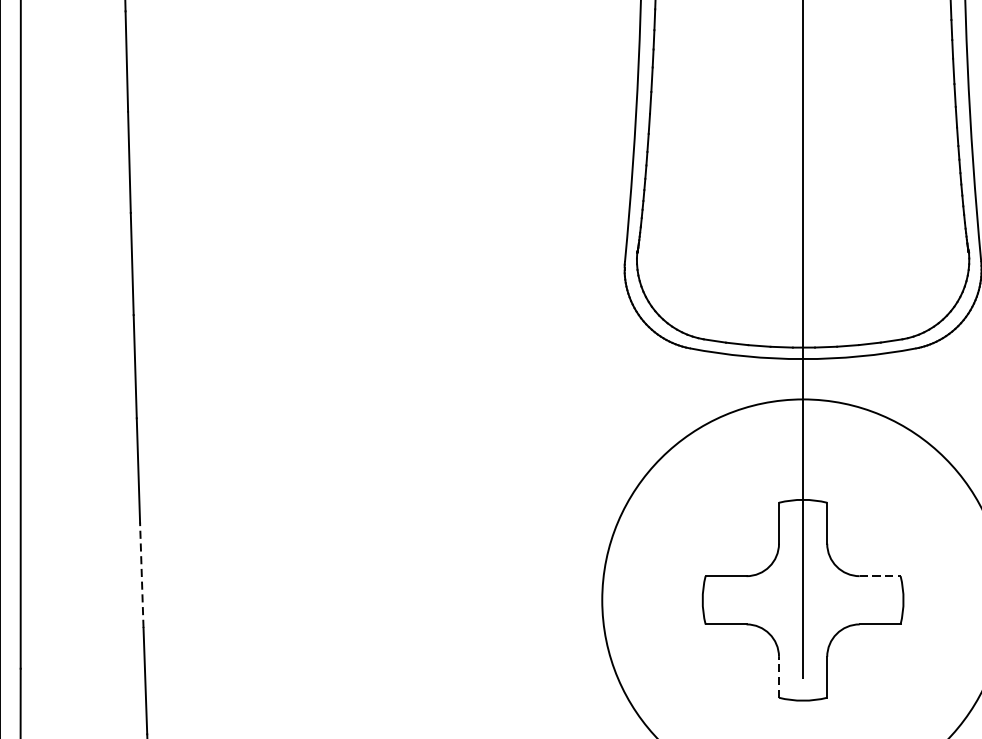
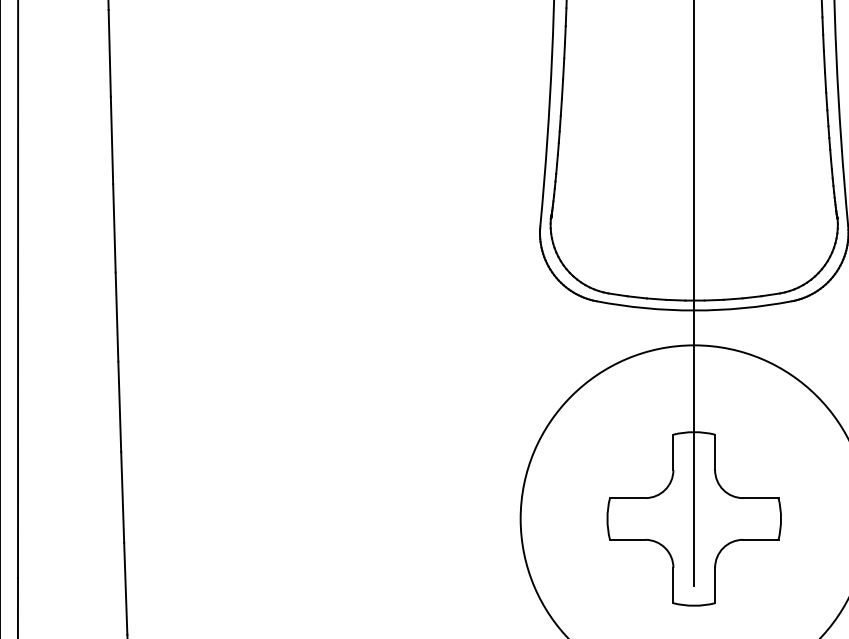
line: (141, 575) -> (122, 497), dashed -> solid
line: (879, 576) -> (760, 498), dashed -> solid
line: (779, 677) -> (673, 585), dashed -> solid

